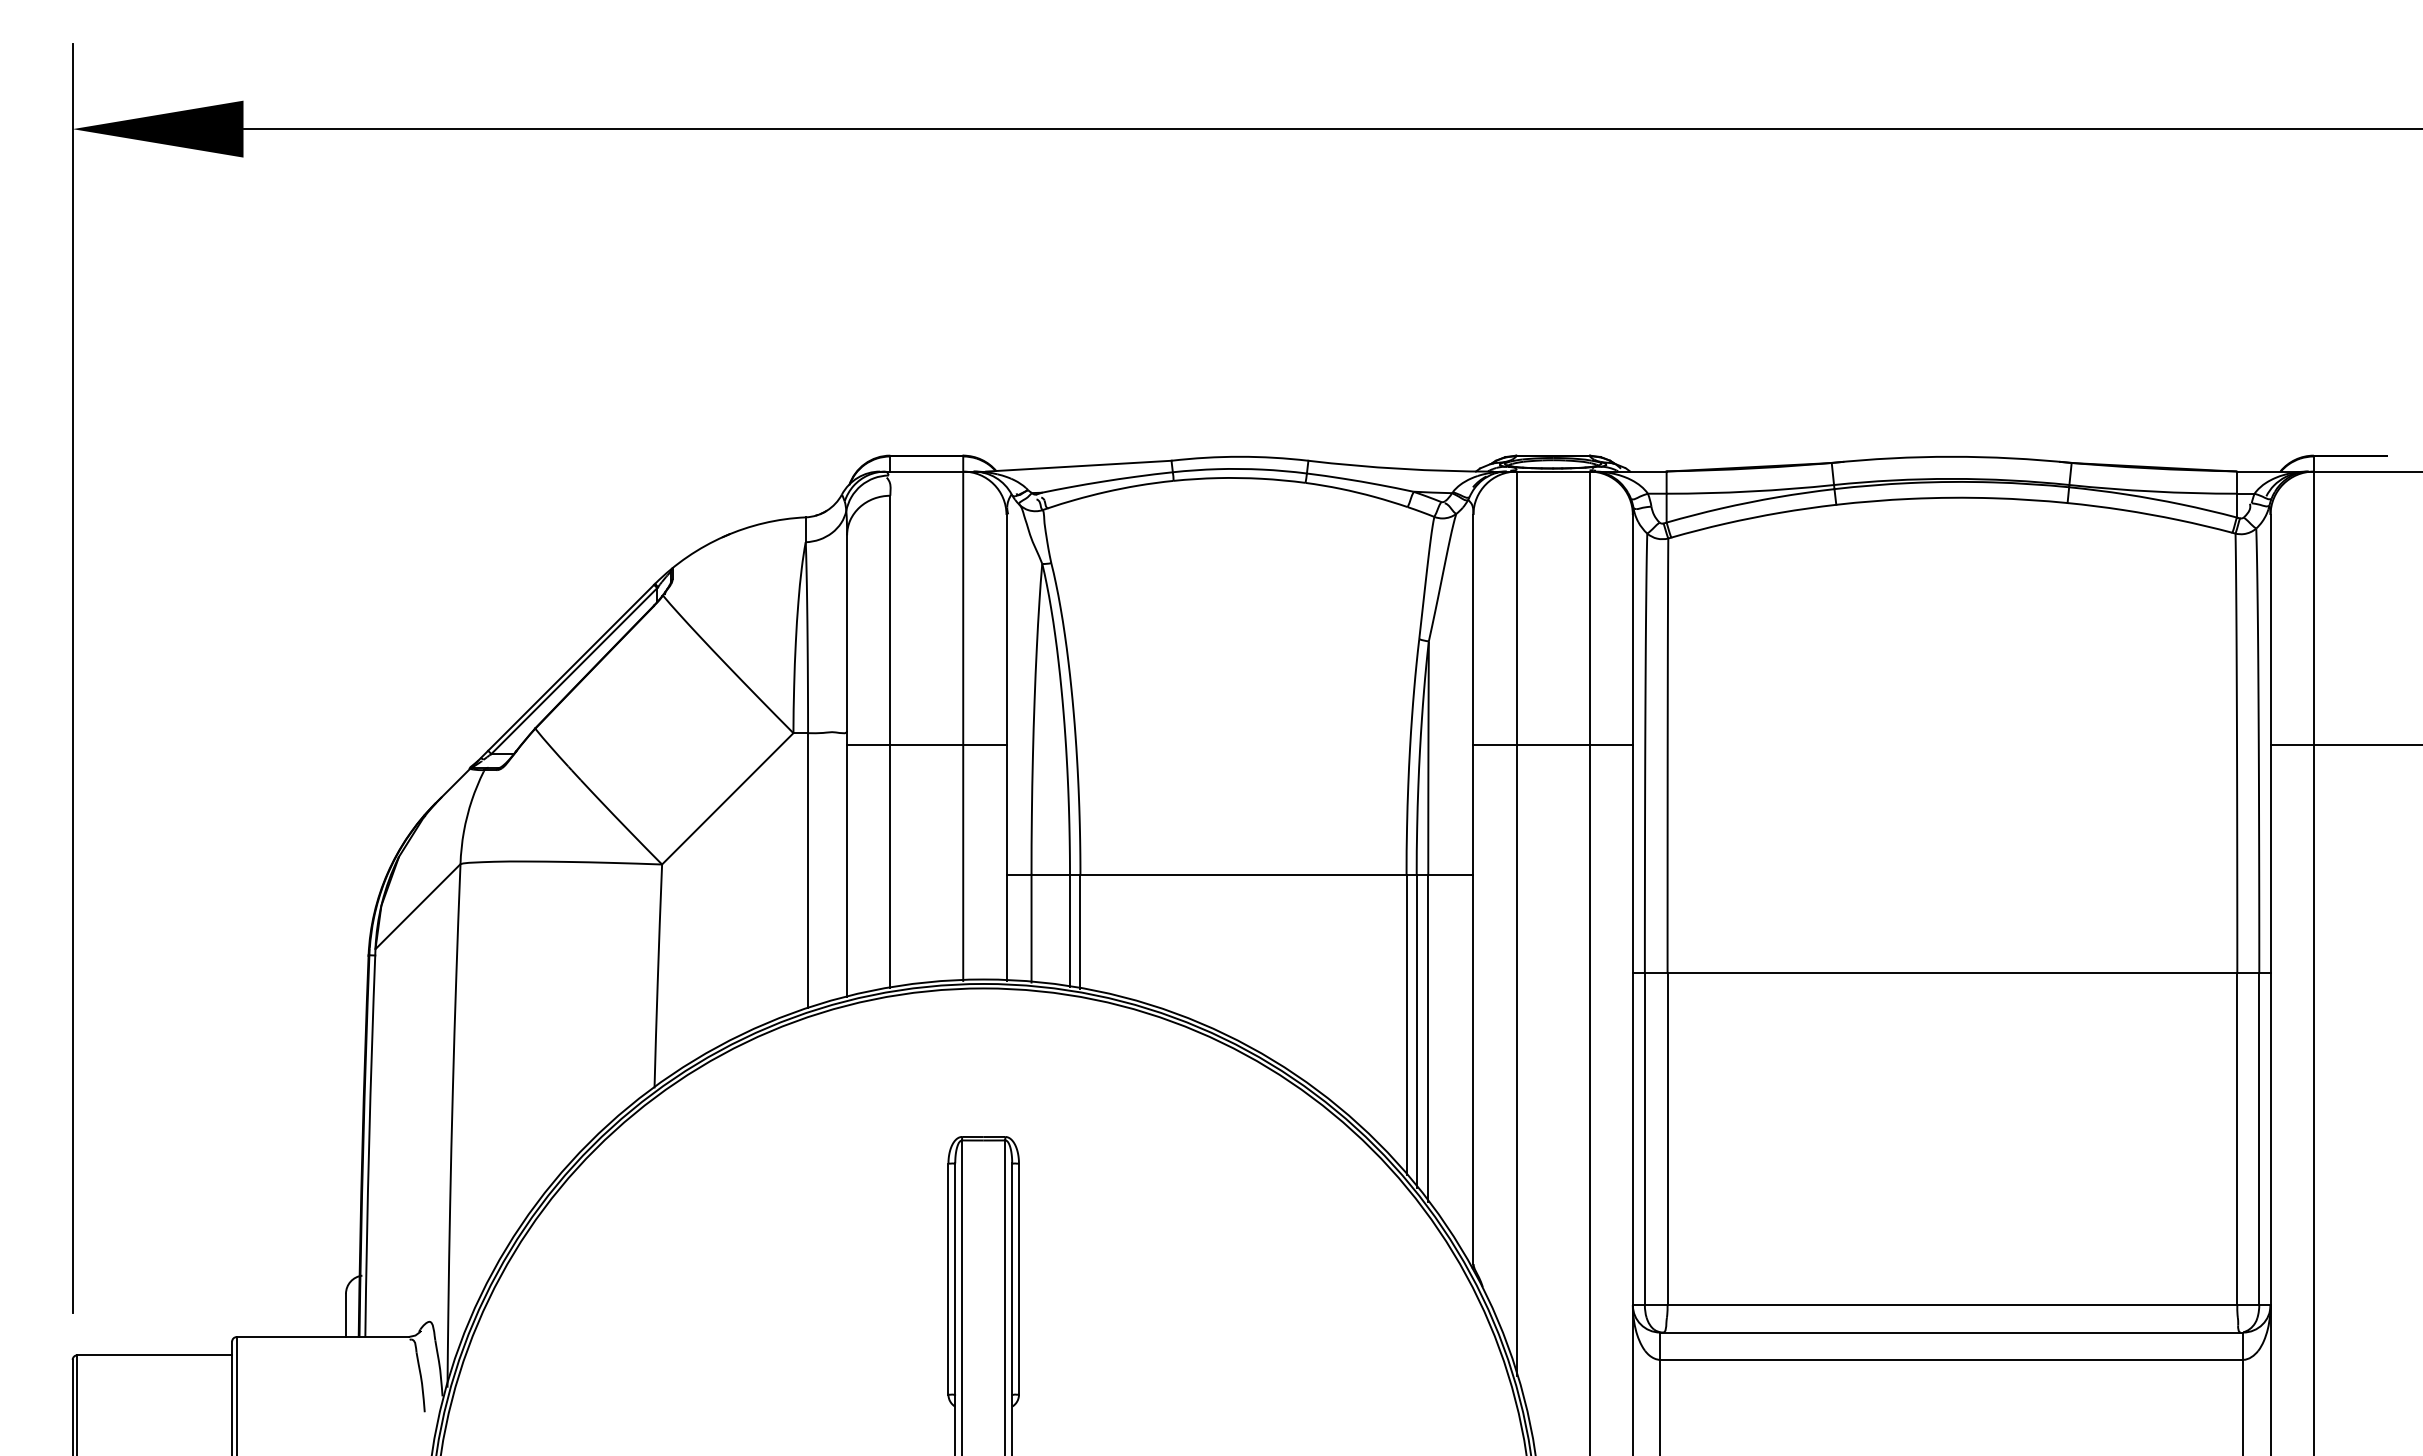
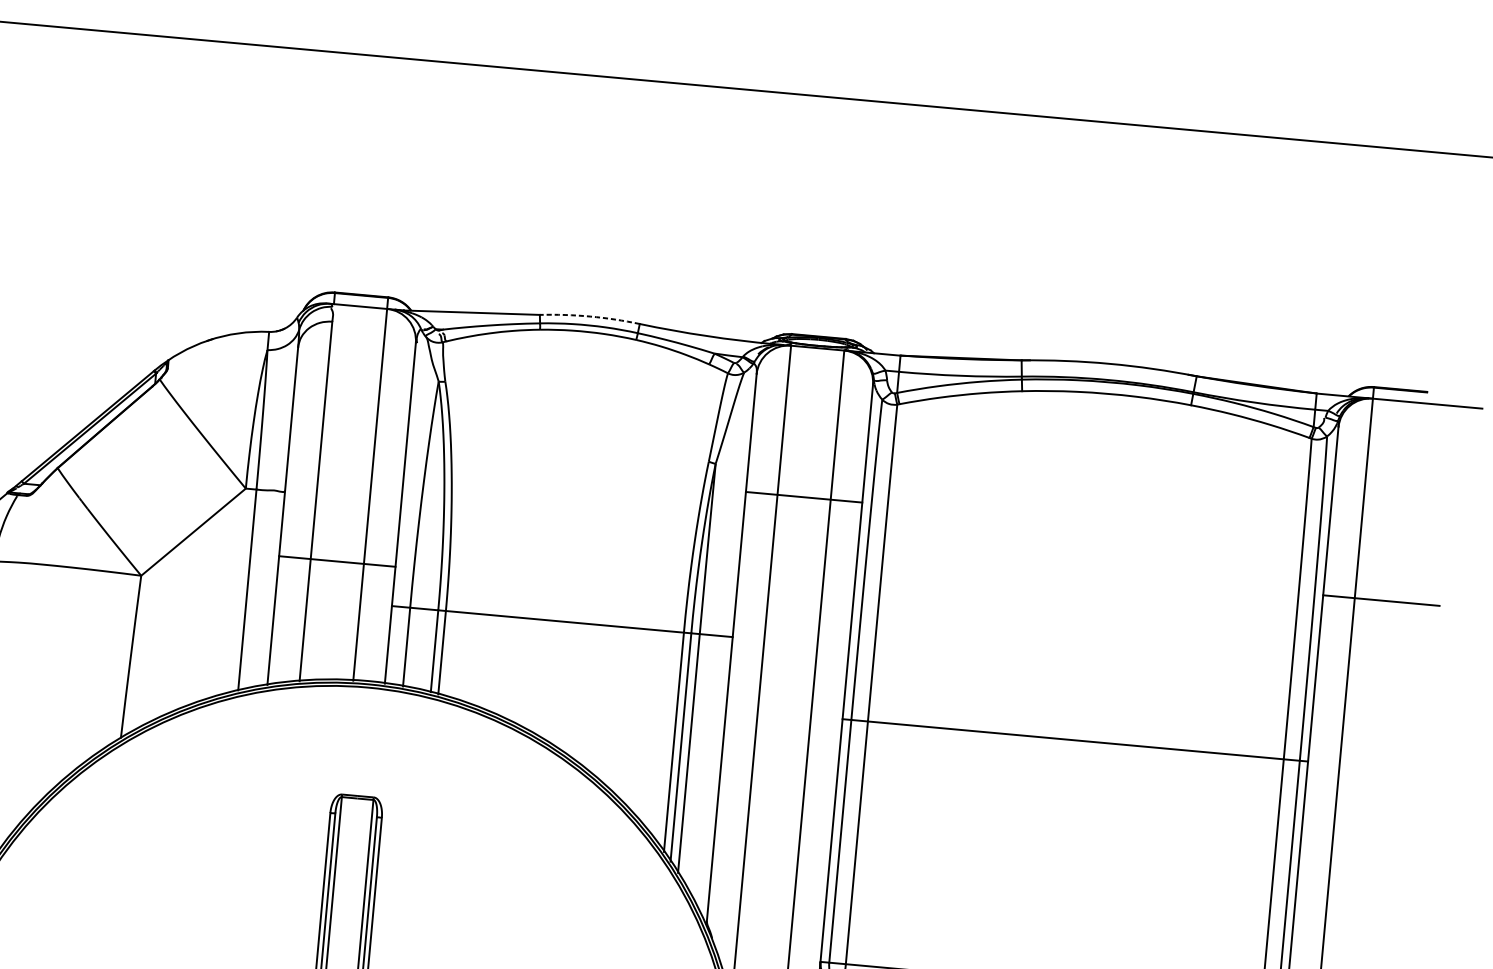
arc: (1239, 456) -> (589, 316), solid -> dashed
line: (926, 744) -> (337, 561), moved
line: (1552, 744) -> (803, 496), moved

